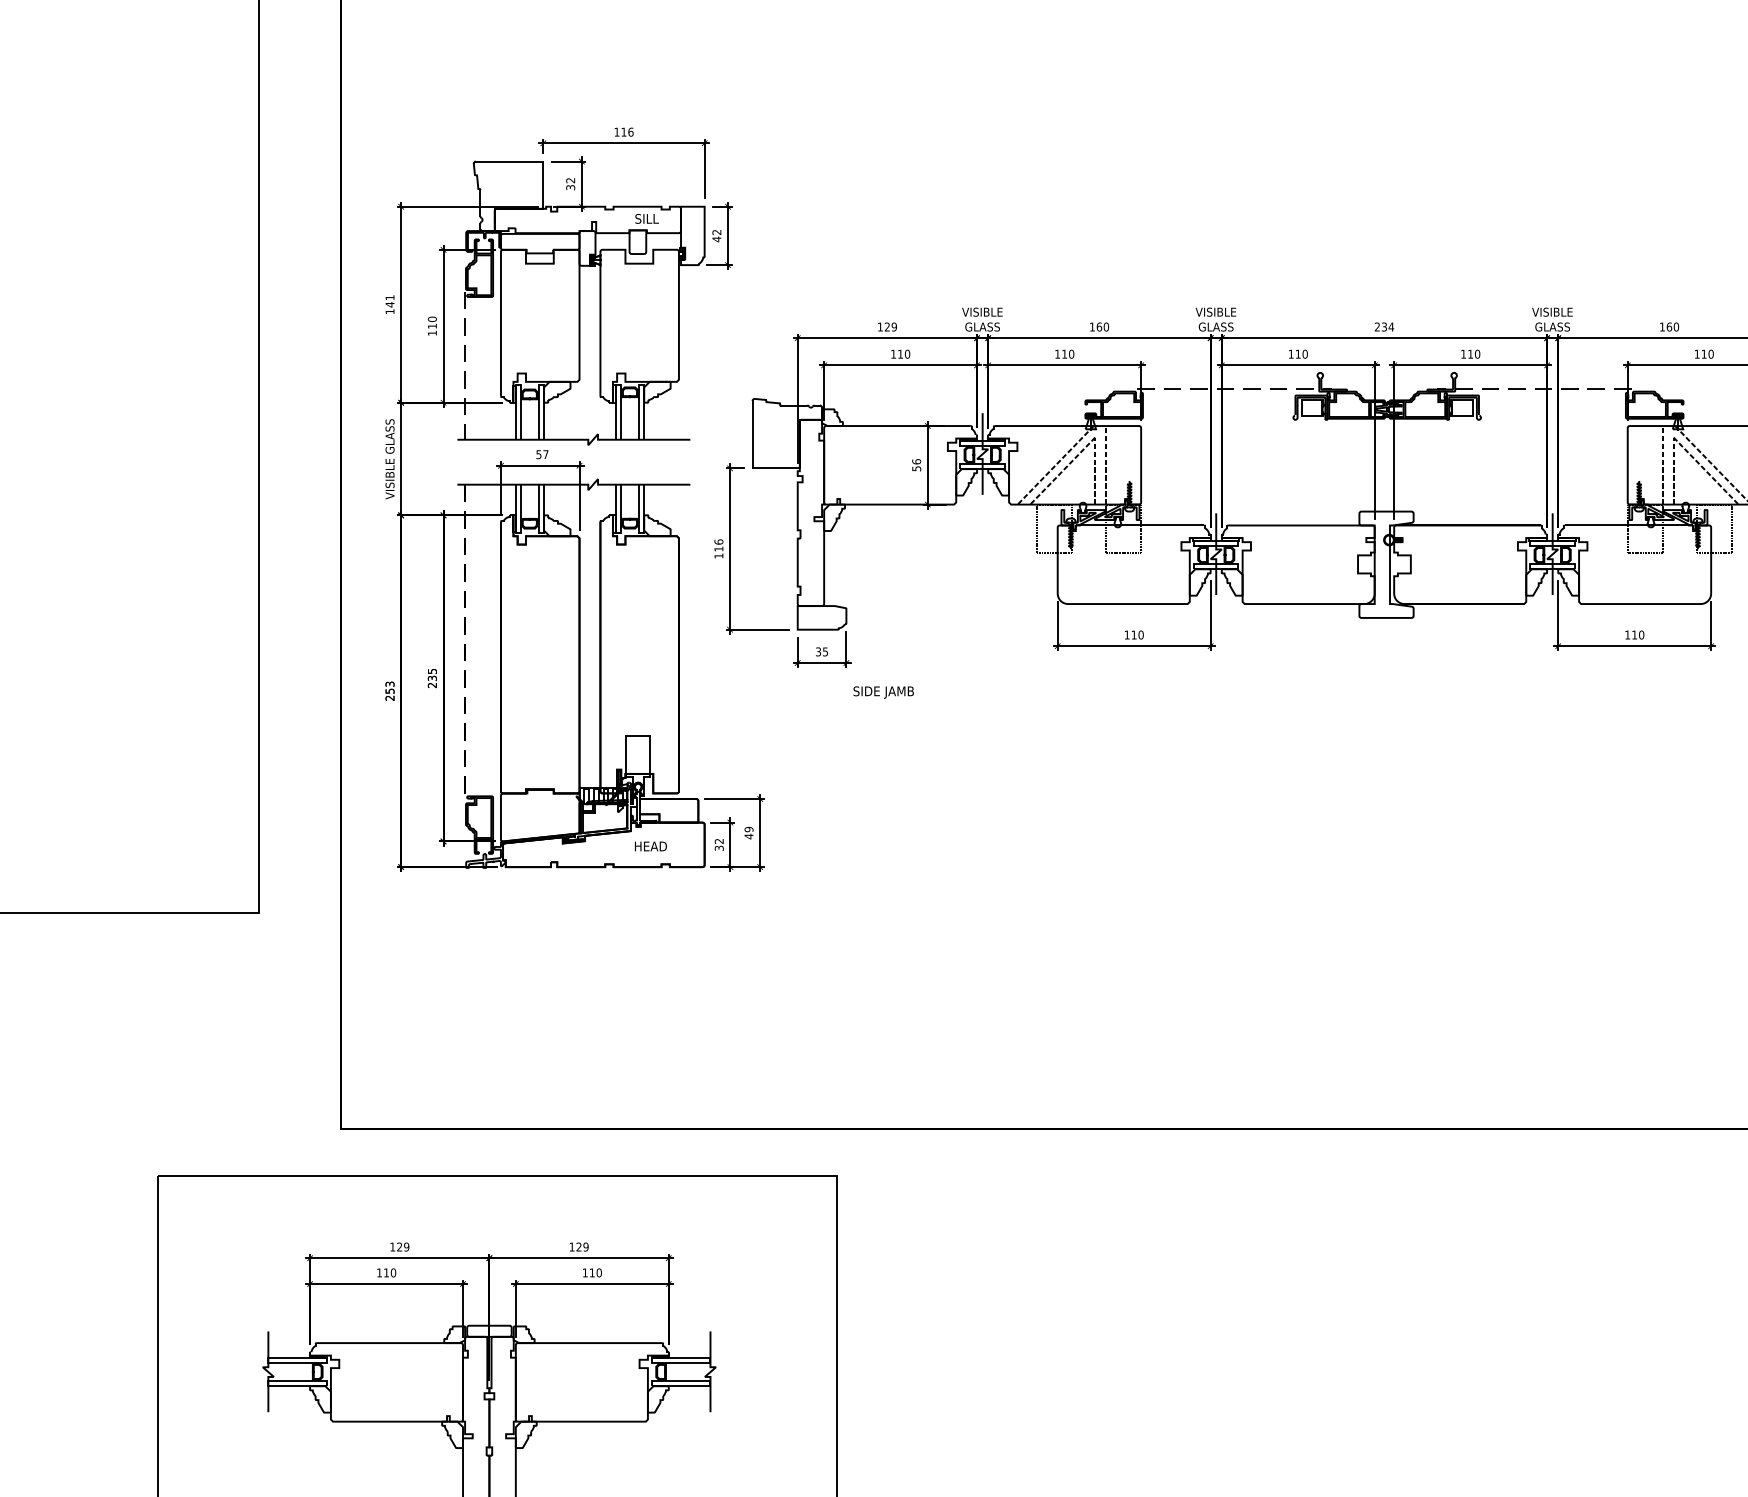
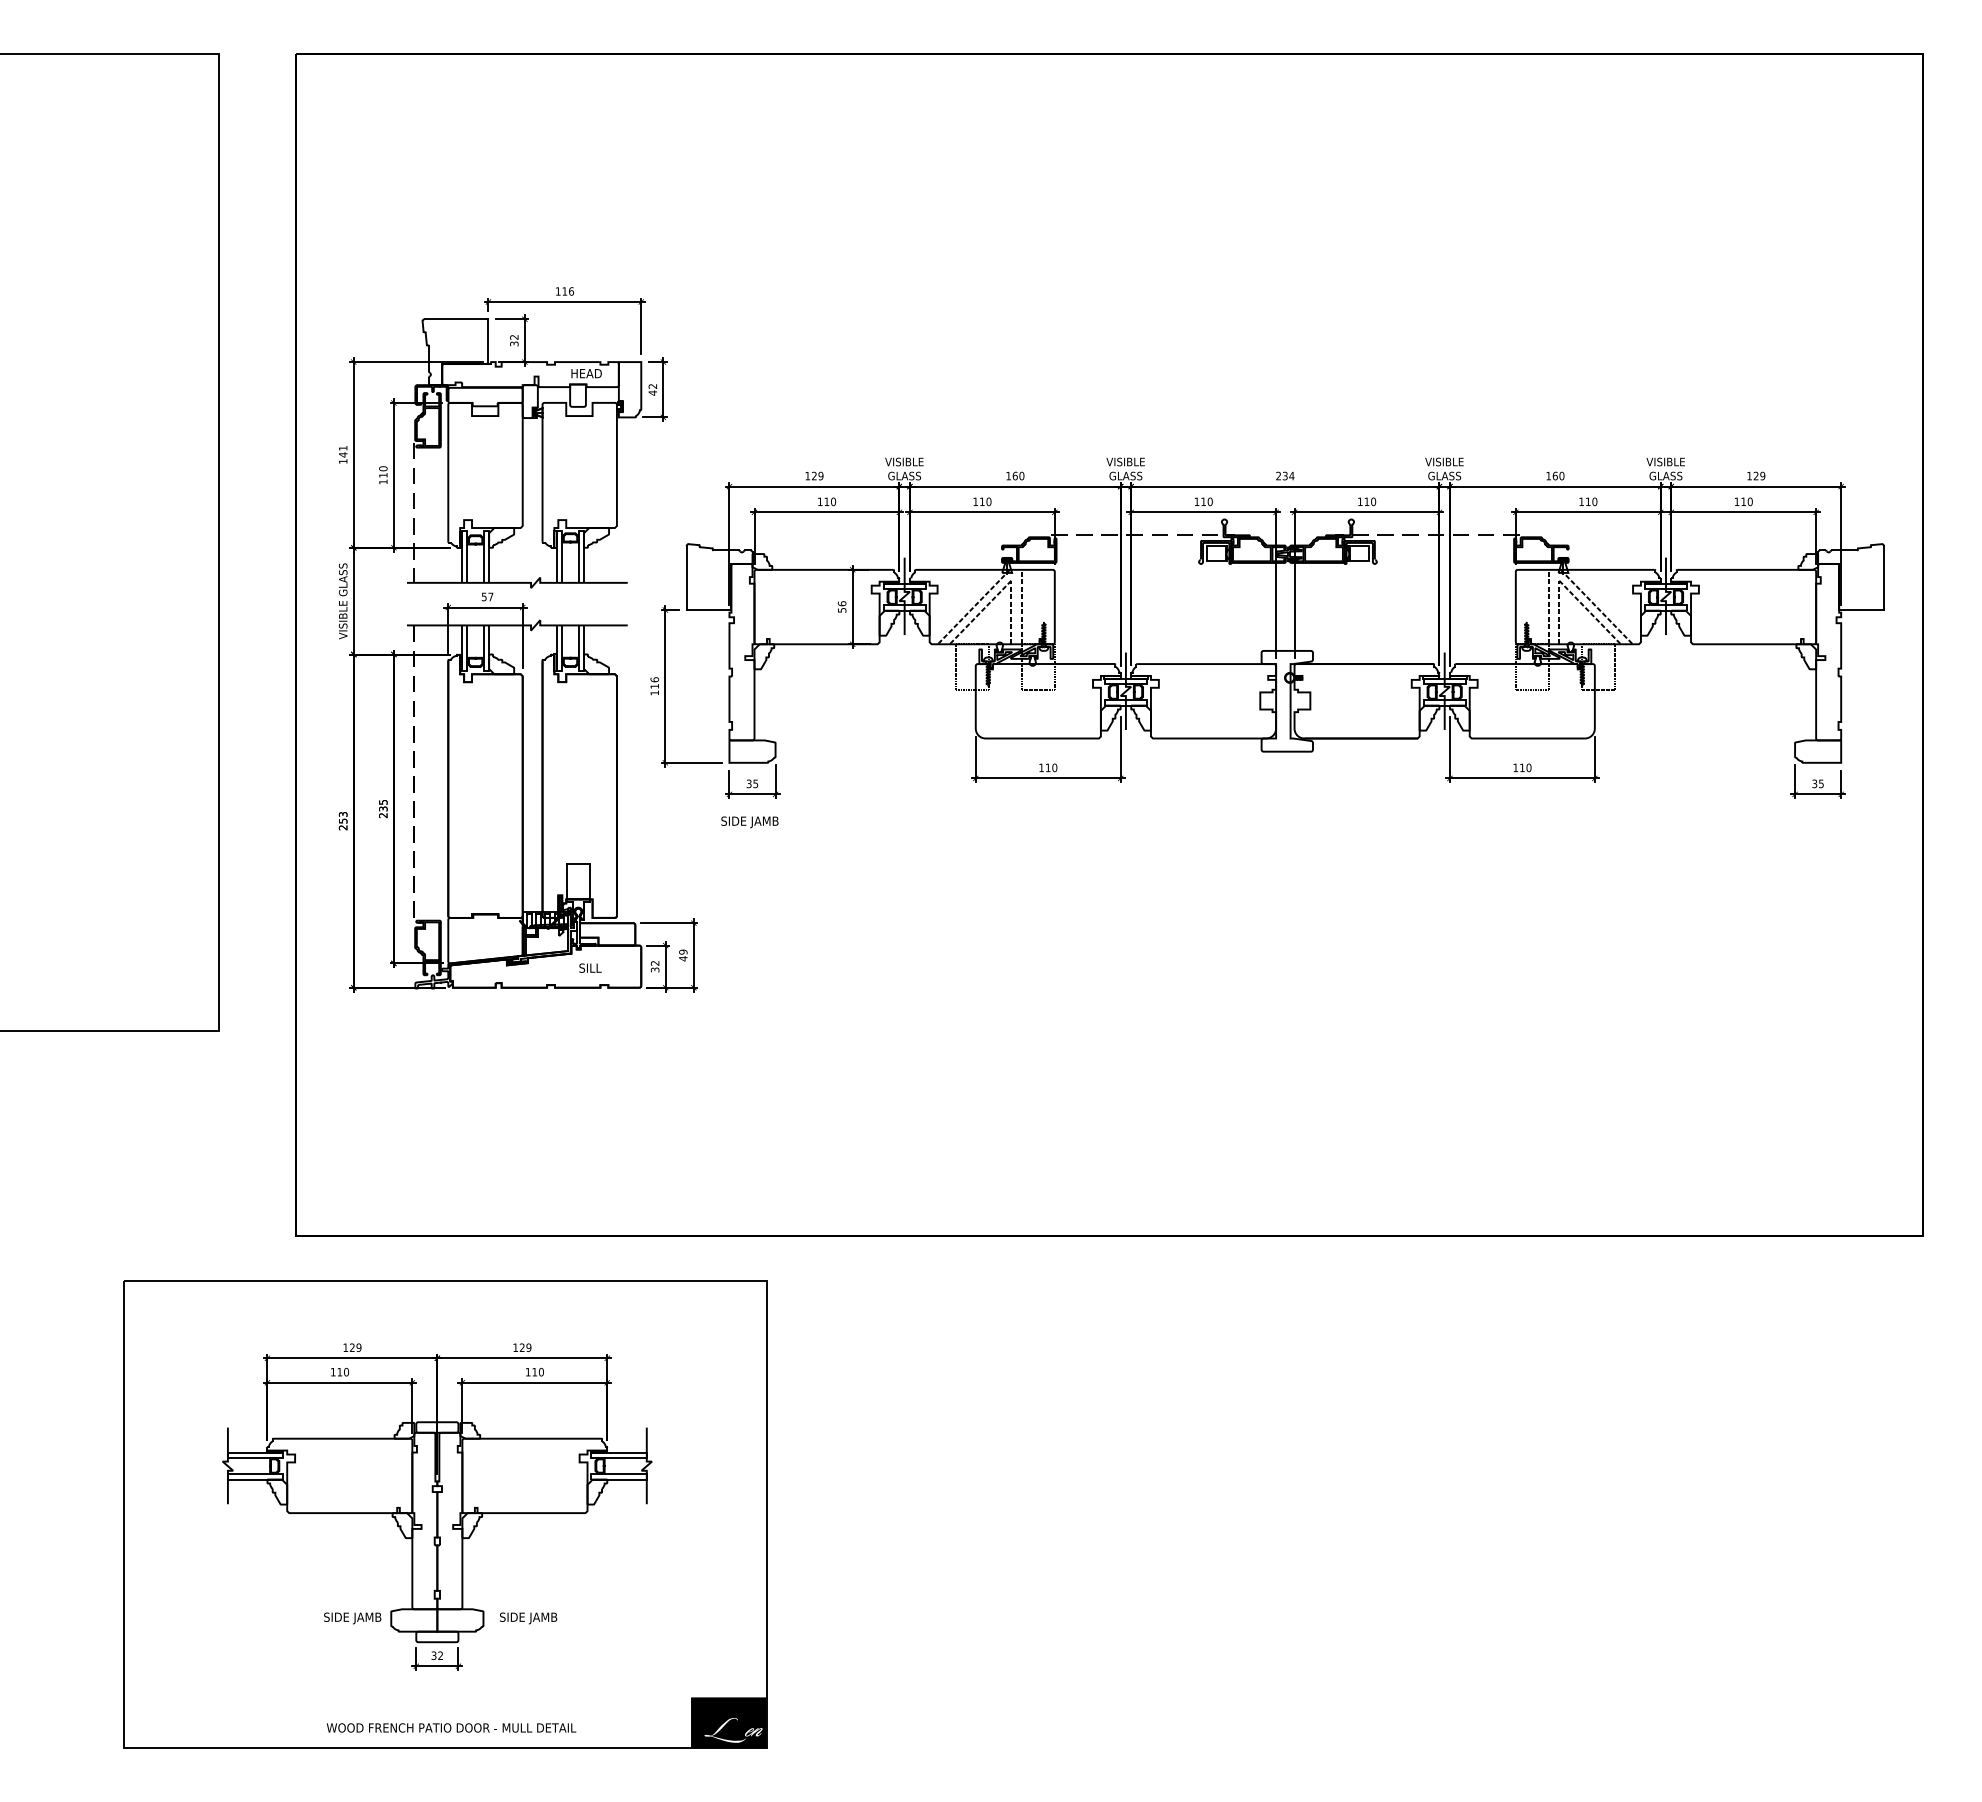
text: (646, 218) -> (586, 373), SILL -> HEAD
text: (883, 692) -> (749, 822), moved
text: (651, 845) -> (590, 967), HEAD -> SILL

